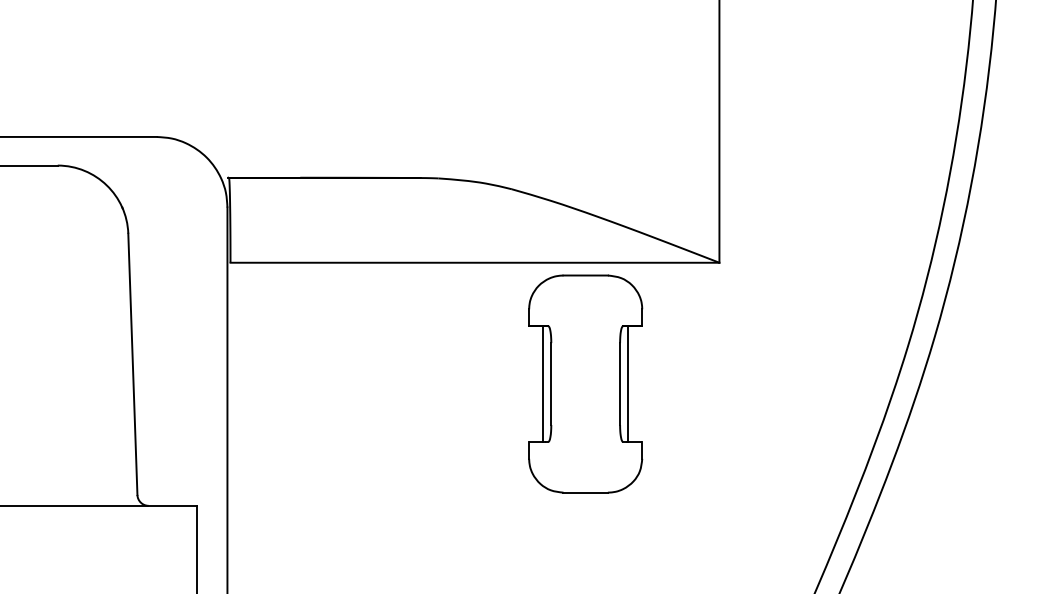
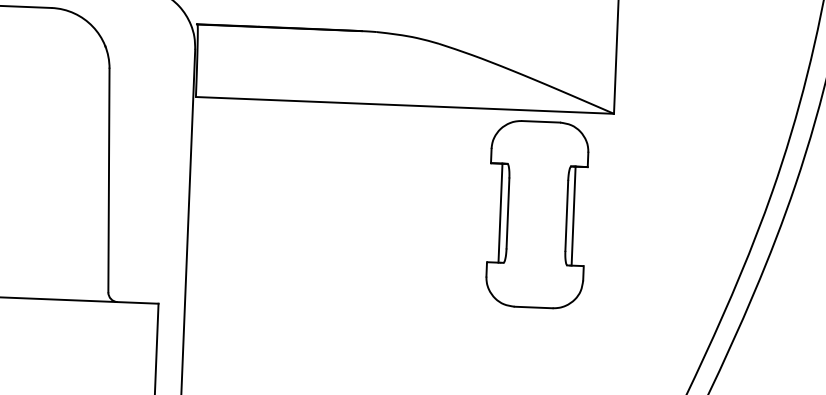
part: (585, 383) -> (537, 214), moved

